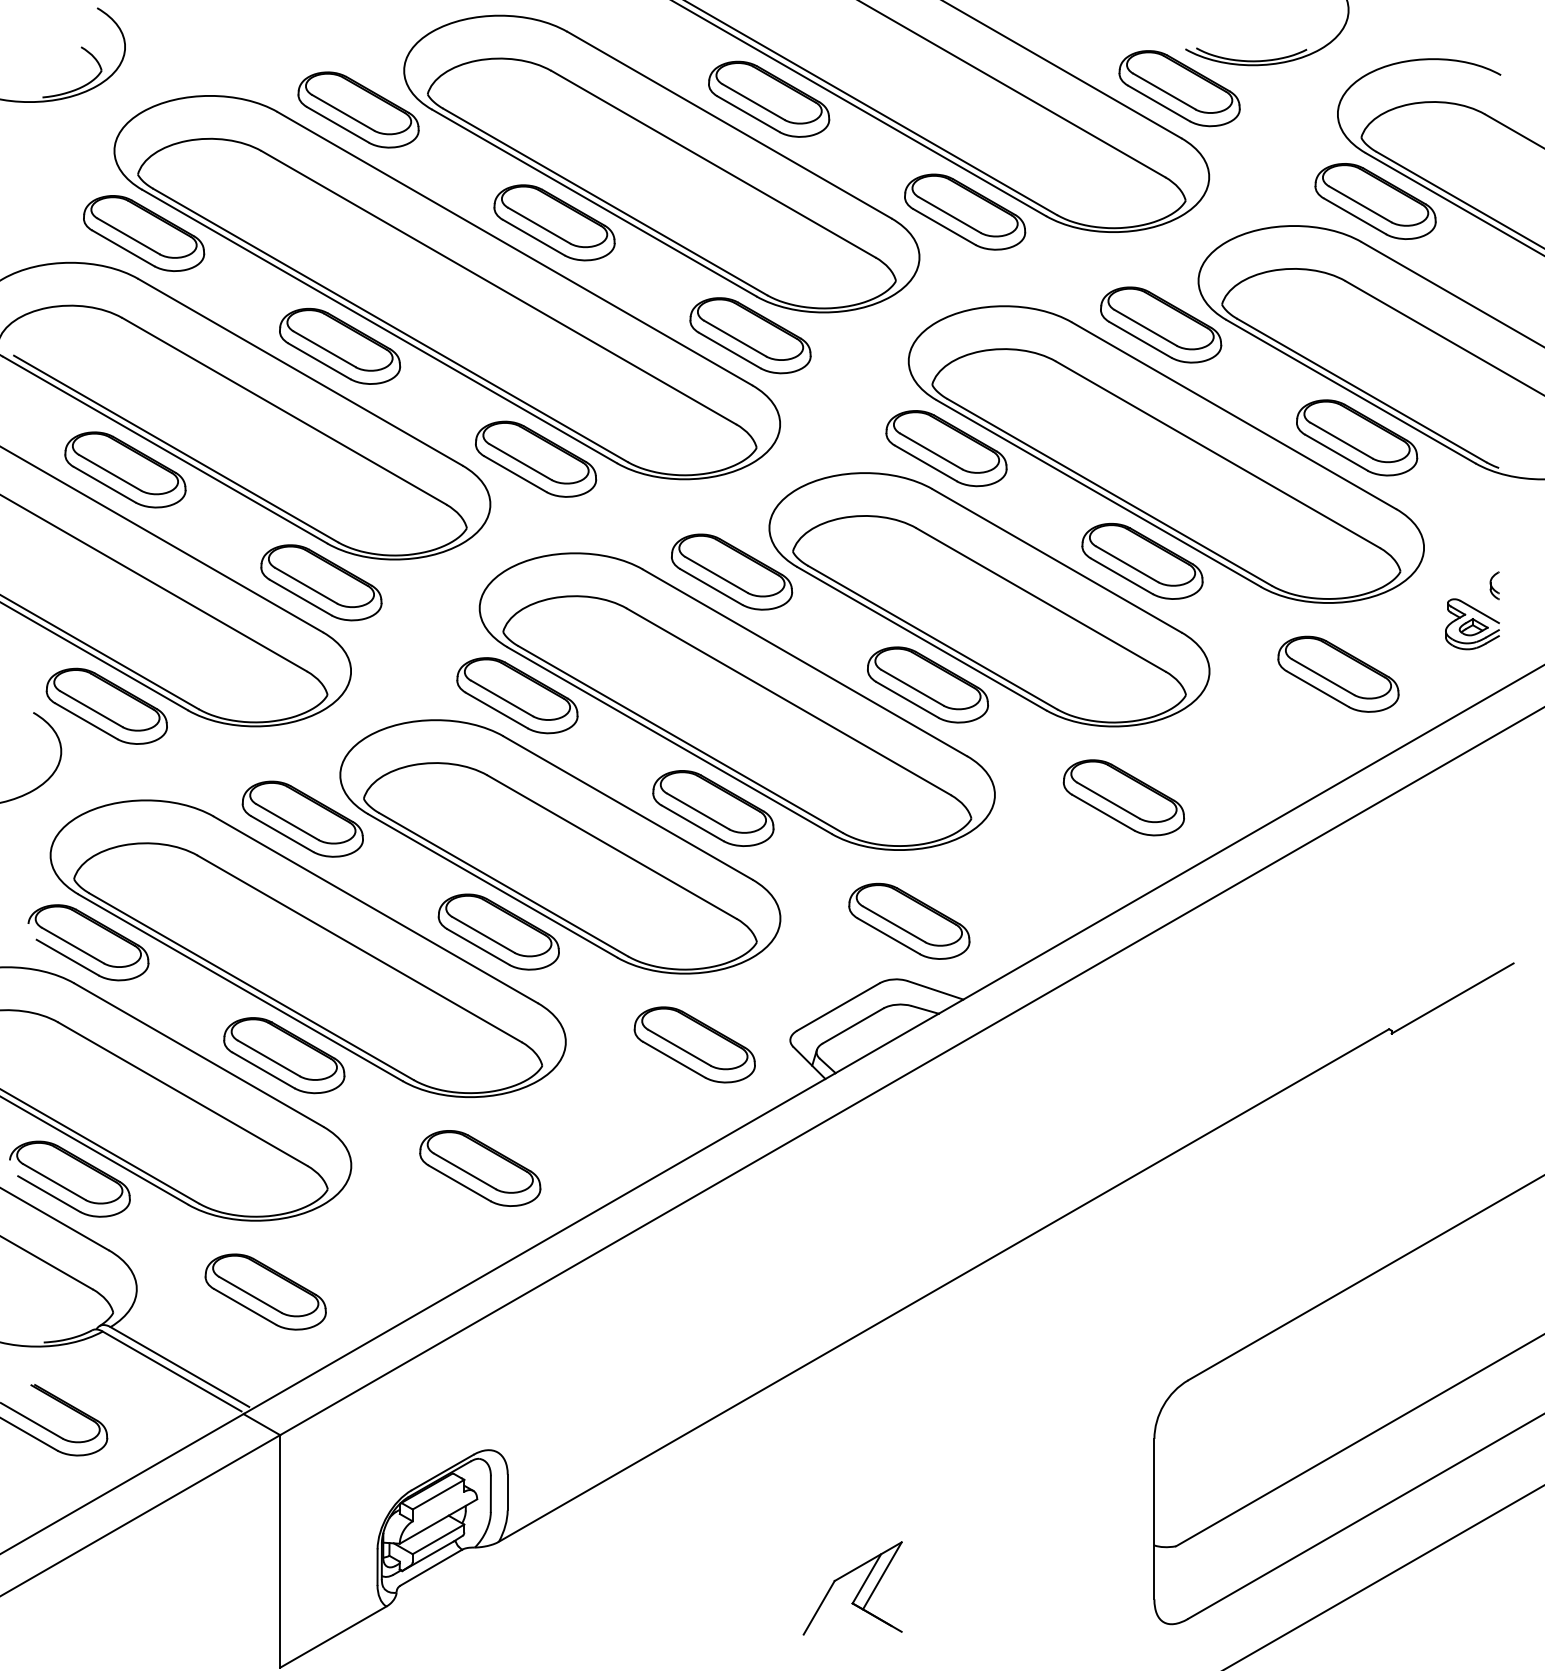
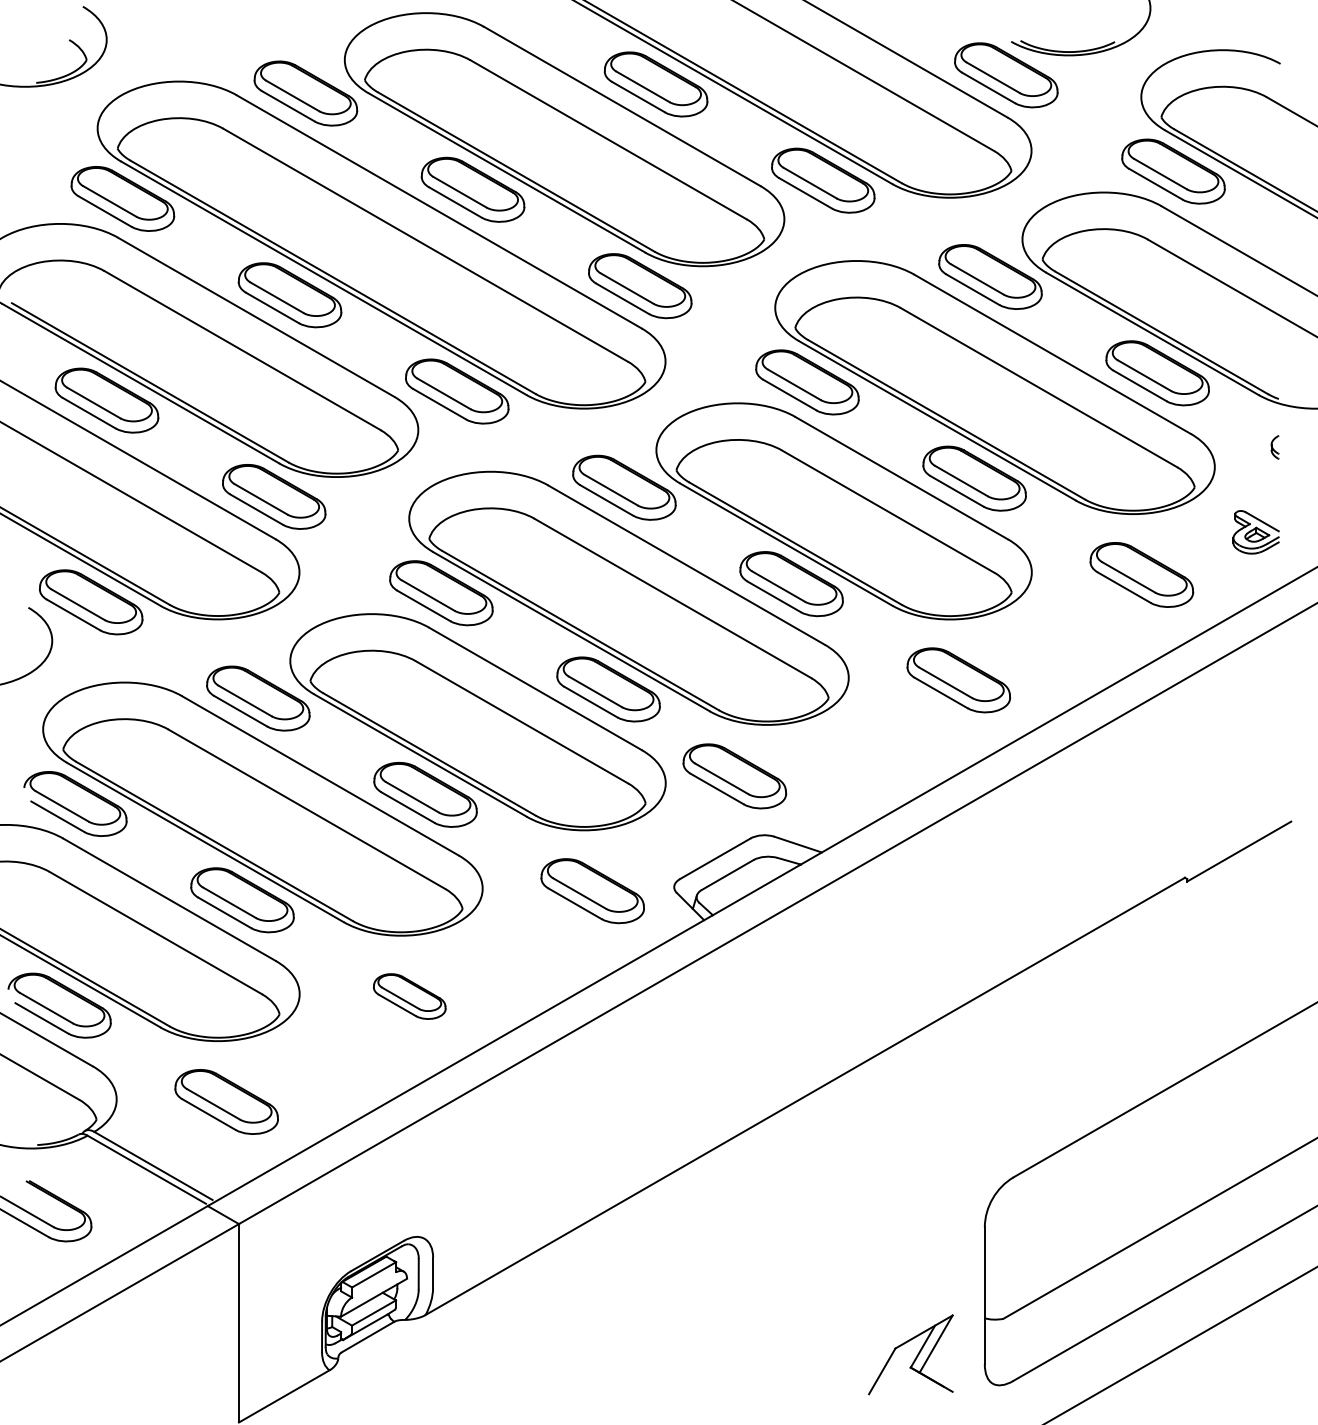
part: (1494, 585) -> (1274, 447), moved
part: (909, 921) -> (734, 776), moved
part: (480, 1168) -> (409, 996), size x0.7
part: (857, 1592) -> (914, 1358), moved

